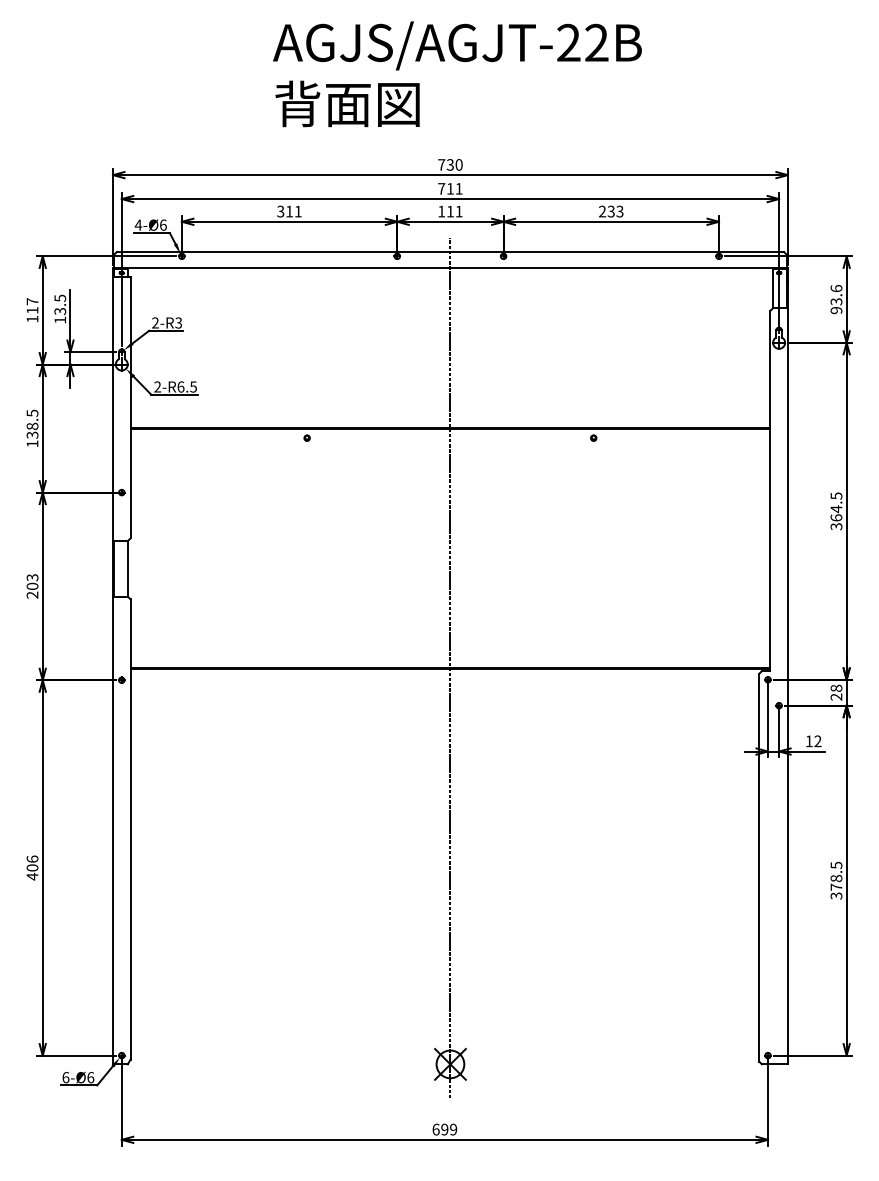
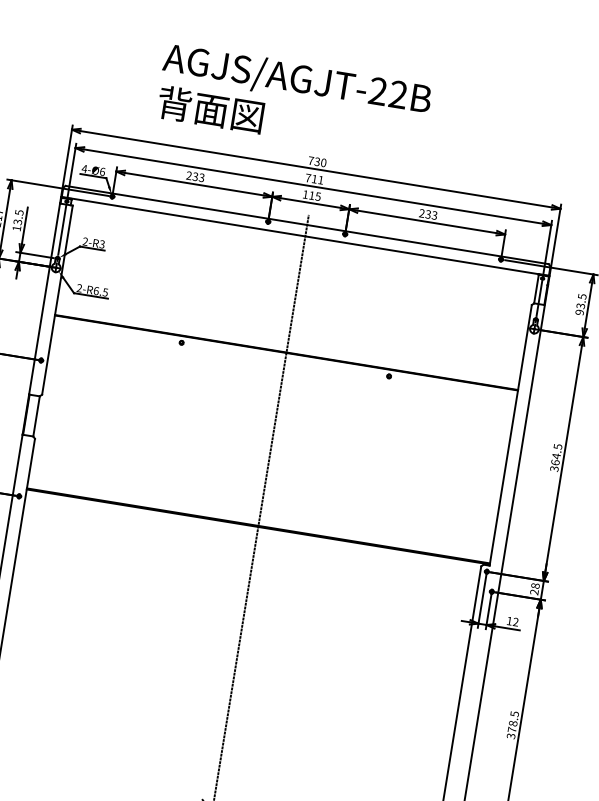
text: (457, 74) -> (293, 101), moved
text: (289, 211) -> (195, 176), 311 -> 233
text: (458, 211) -> (317, 196), 111 -> 115
text: (836, 288) -> (582, 296), 93.6 -> 93.5

